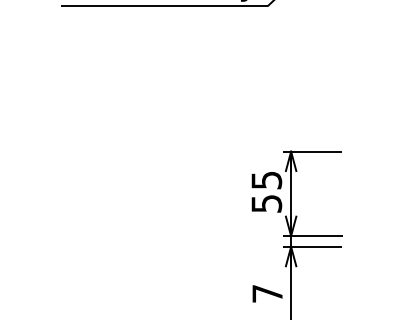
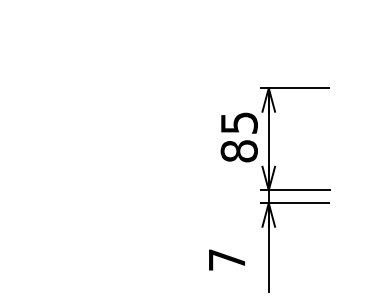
text: (266, 203) -> (239, 150), 55 -> 85
text: (267, 293) -> (226, 259), moved

